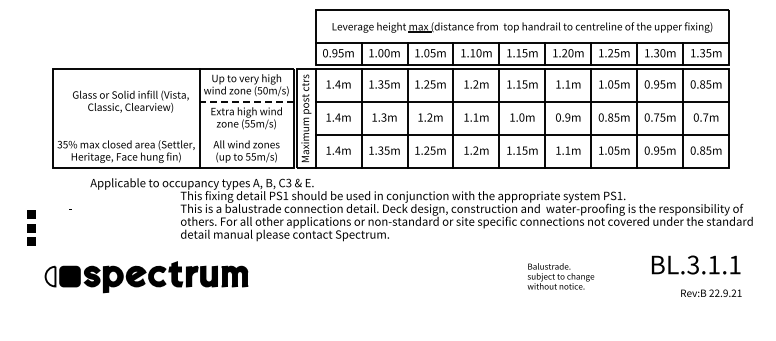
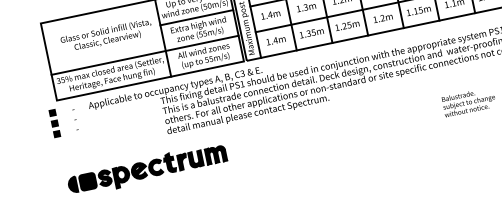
line: (246, 102) -> (196, 18), dashed -> solid
line: (172, 135) -> (144, 55), added
text: (31, 227) -> (55, 123), moved
fill: (50, 276) -> (72, 184), added

